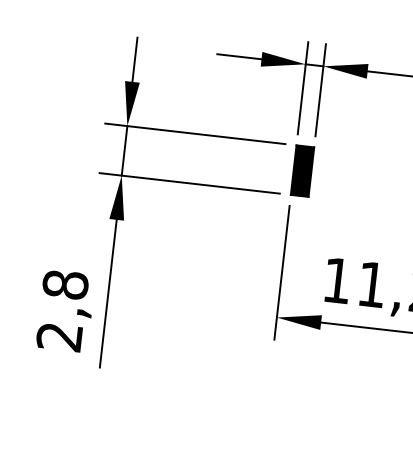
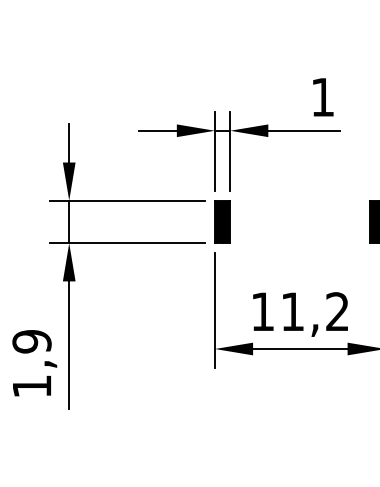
text: (62, 310) -> (31, 363), 2,8 -> 1,9

